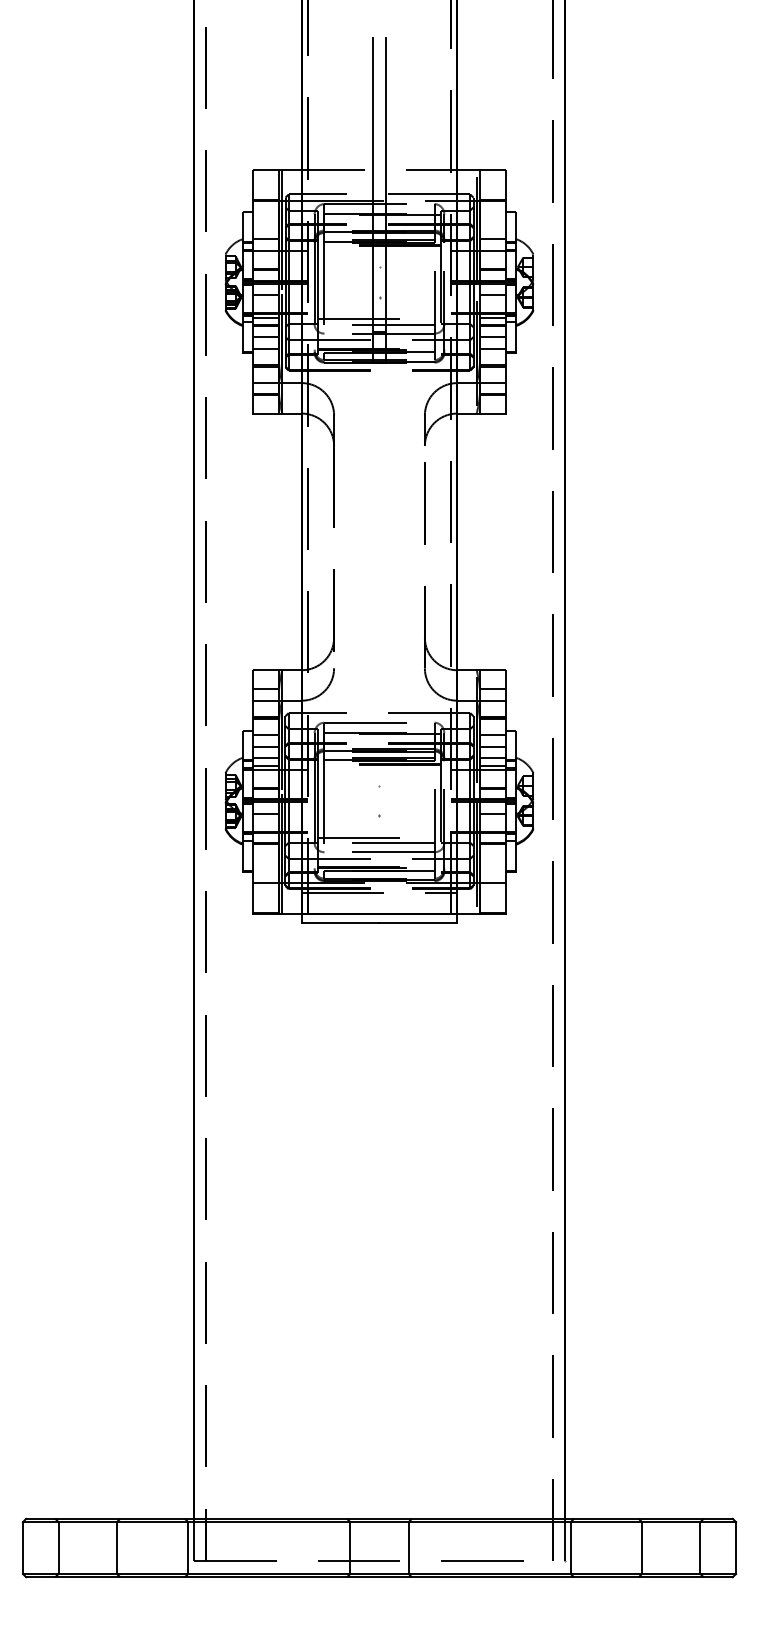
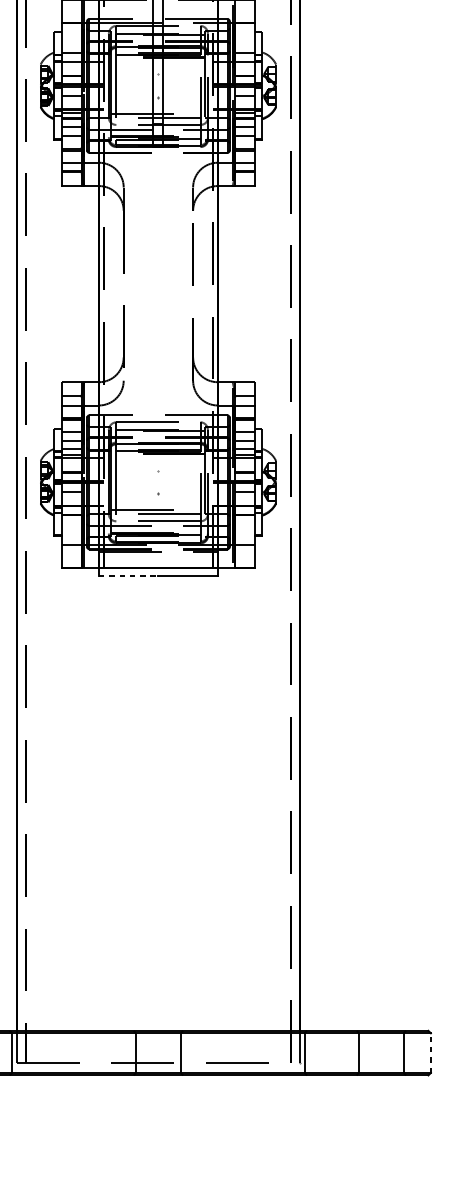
line: (340, 923) -> (128, 575), solid -> dashed
line: (736, 1548) -> (431, 1053), solid -> dashed

